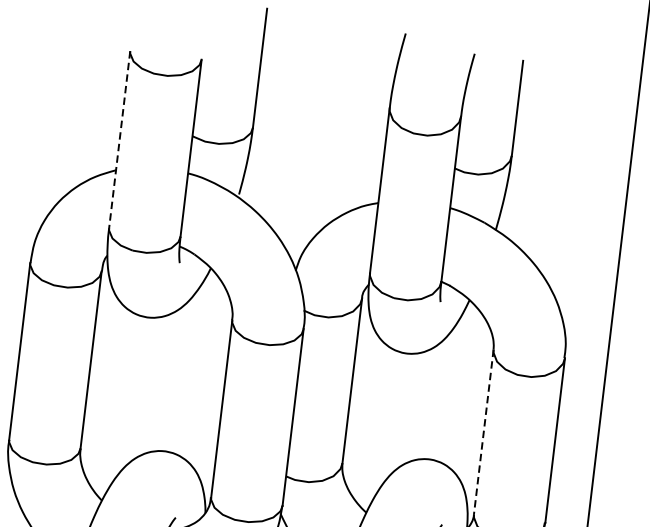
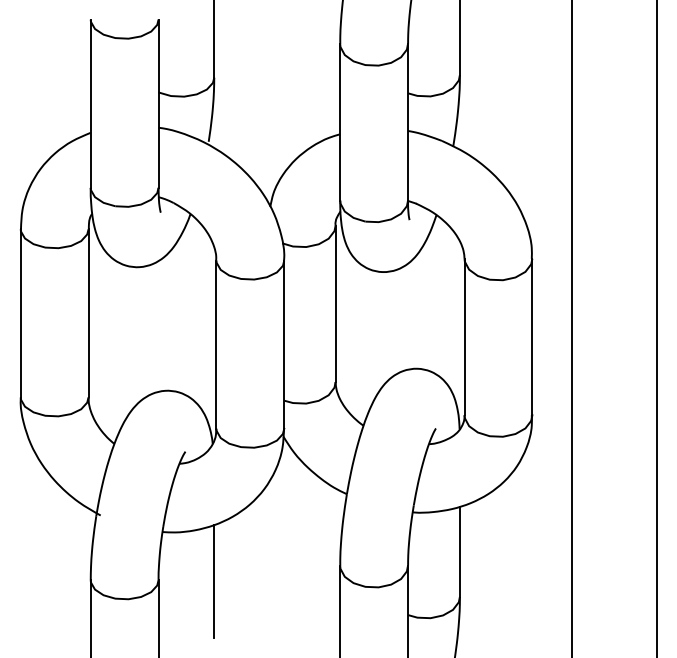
line: (119, 140) -> (90, 104), dashed -> solid
line: (483, 432) -> (464, 337), dashed -> solid

